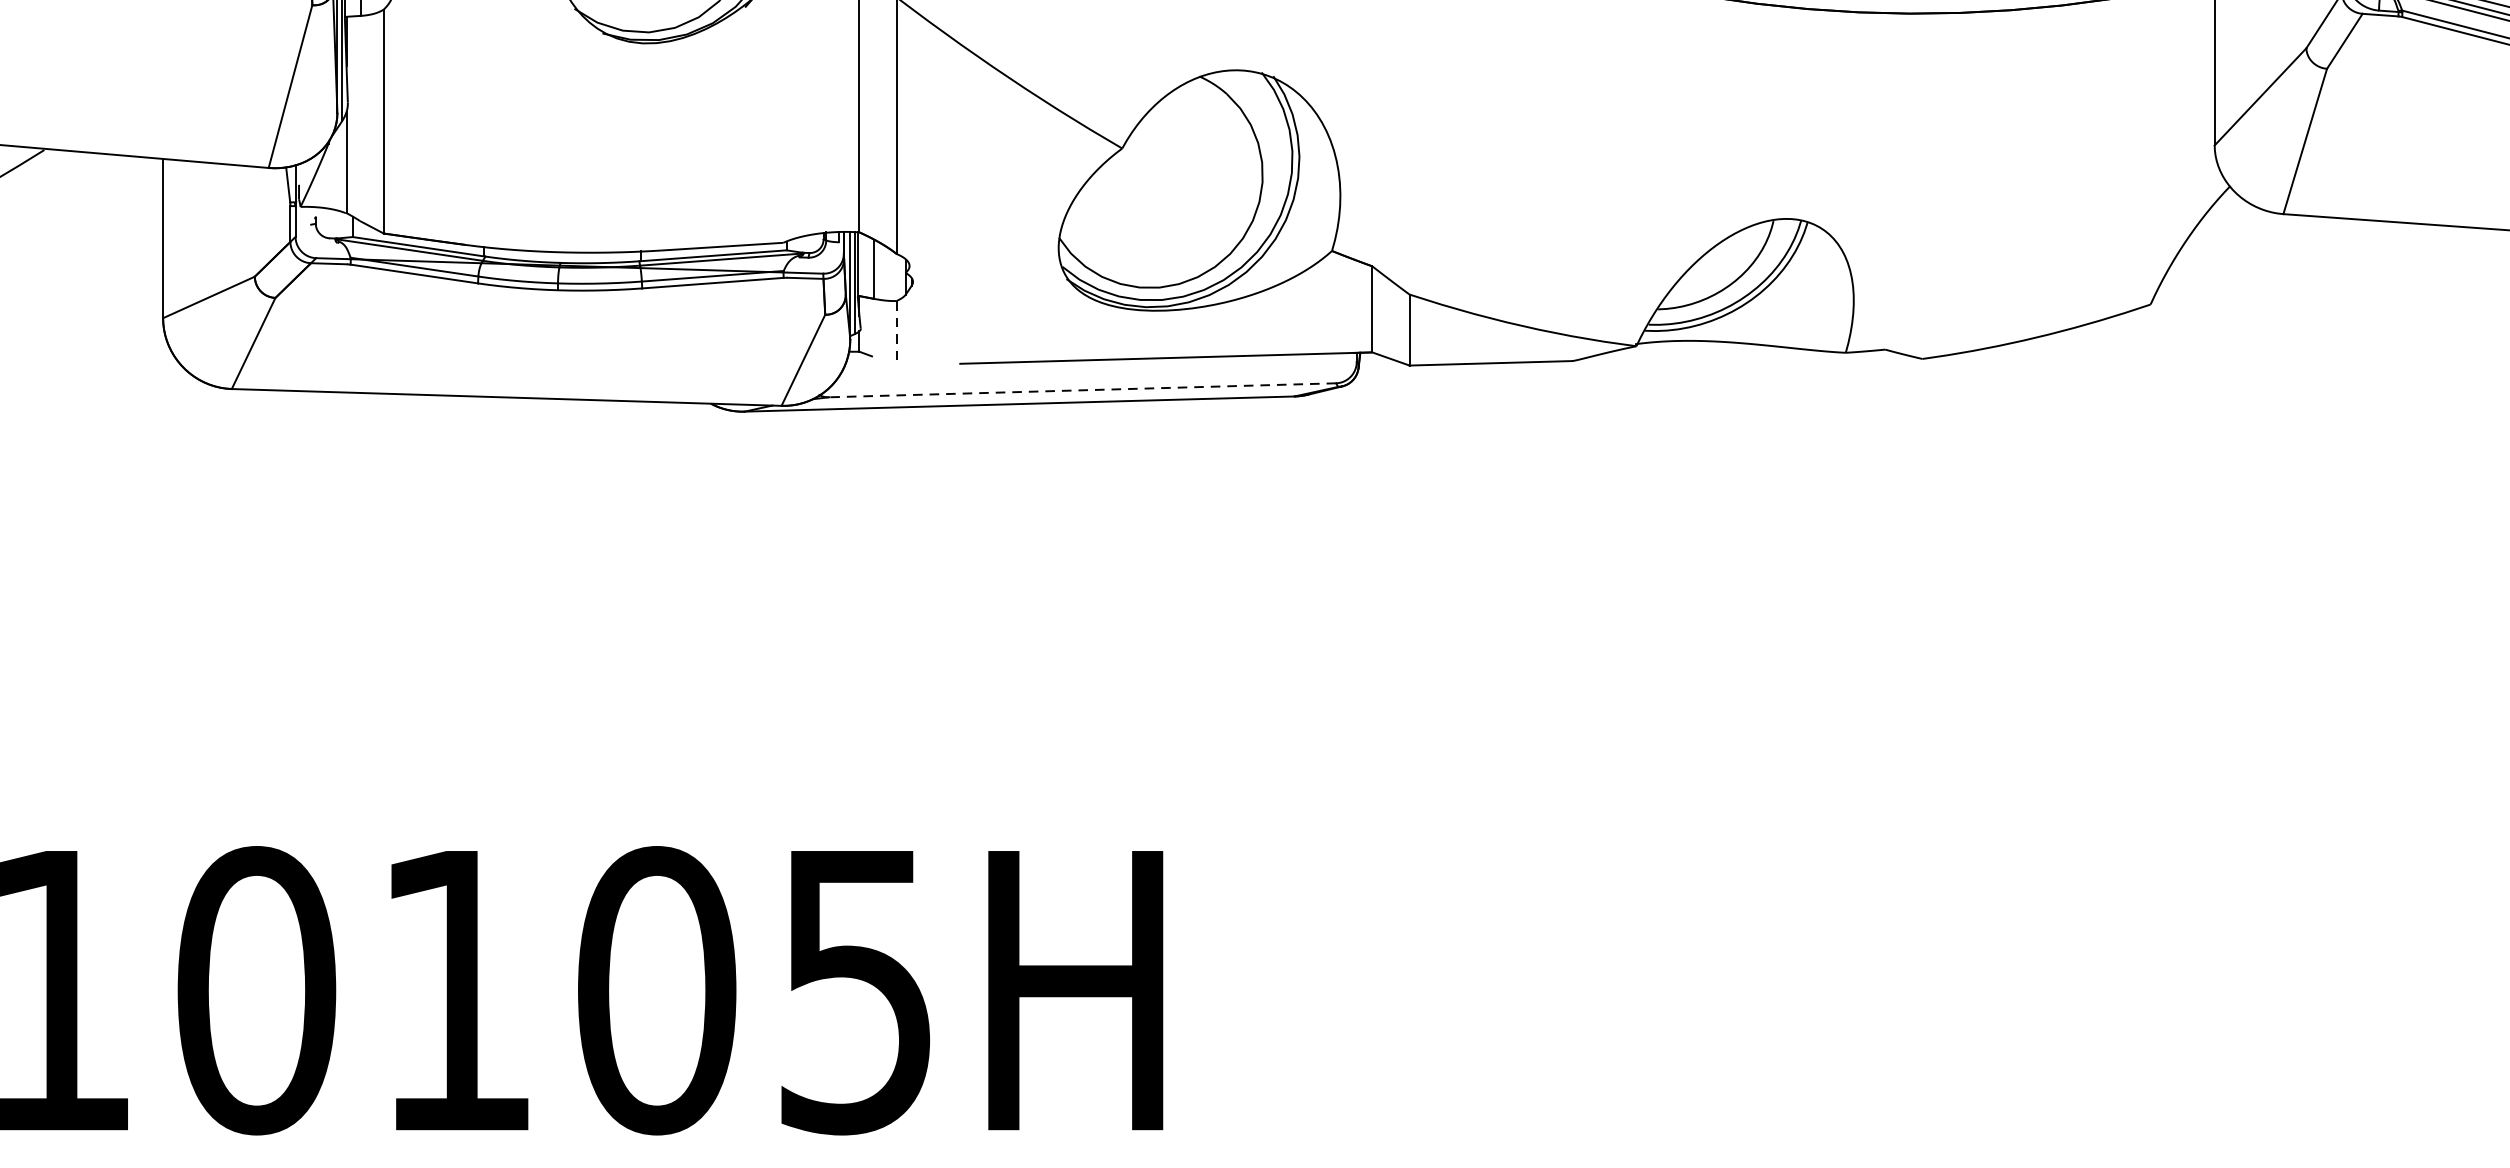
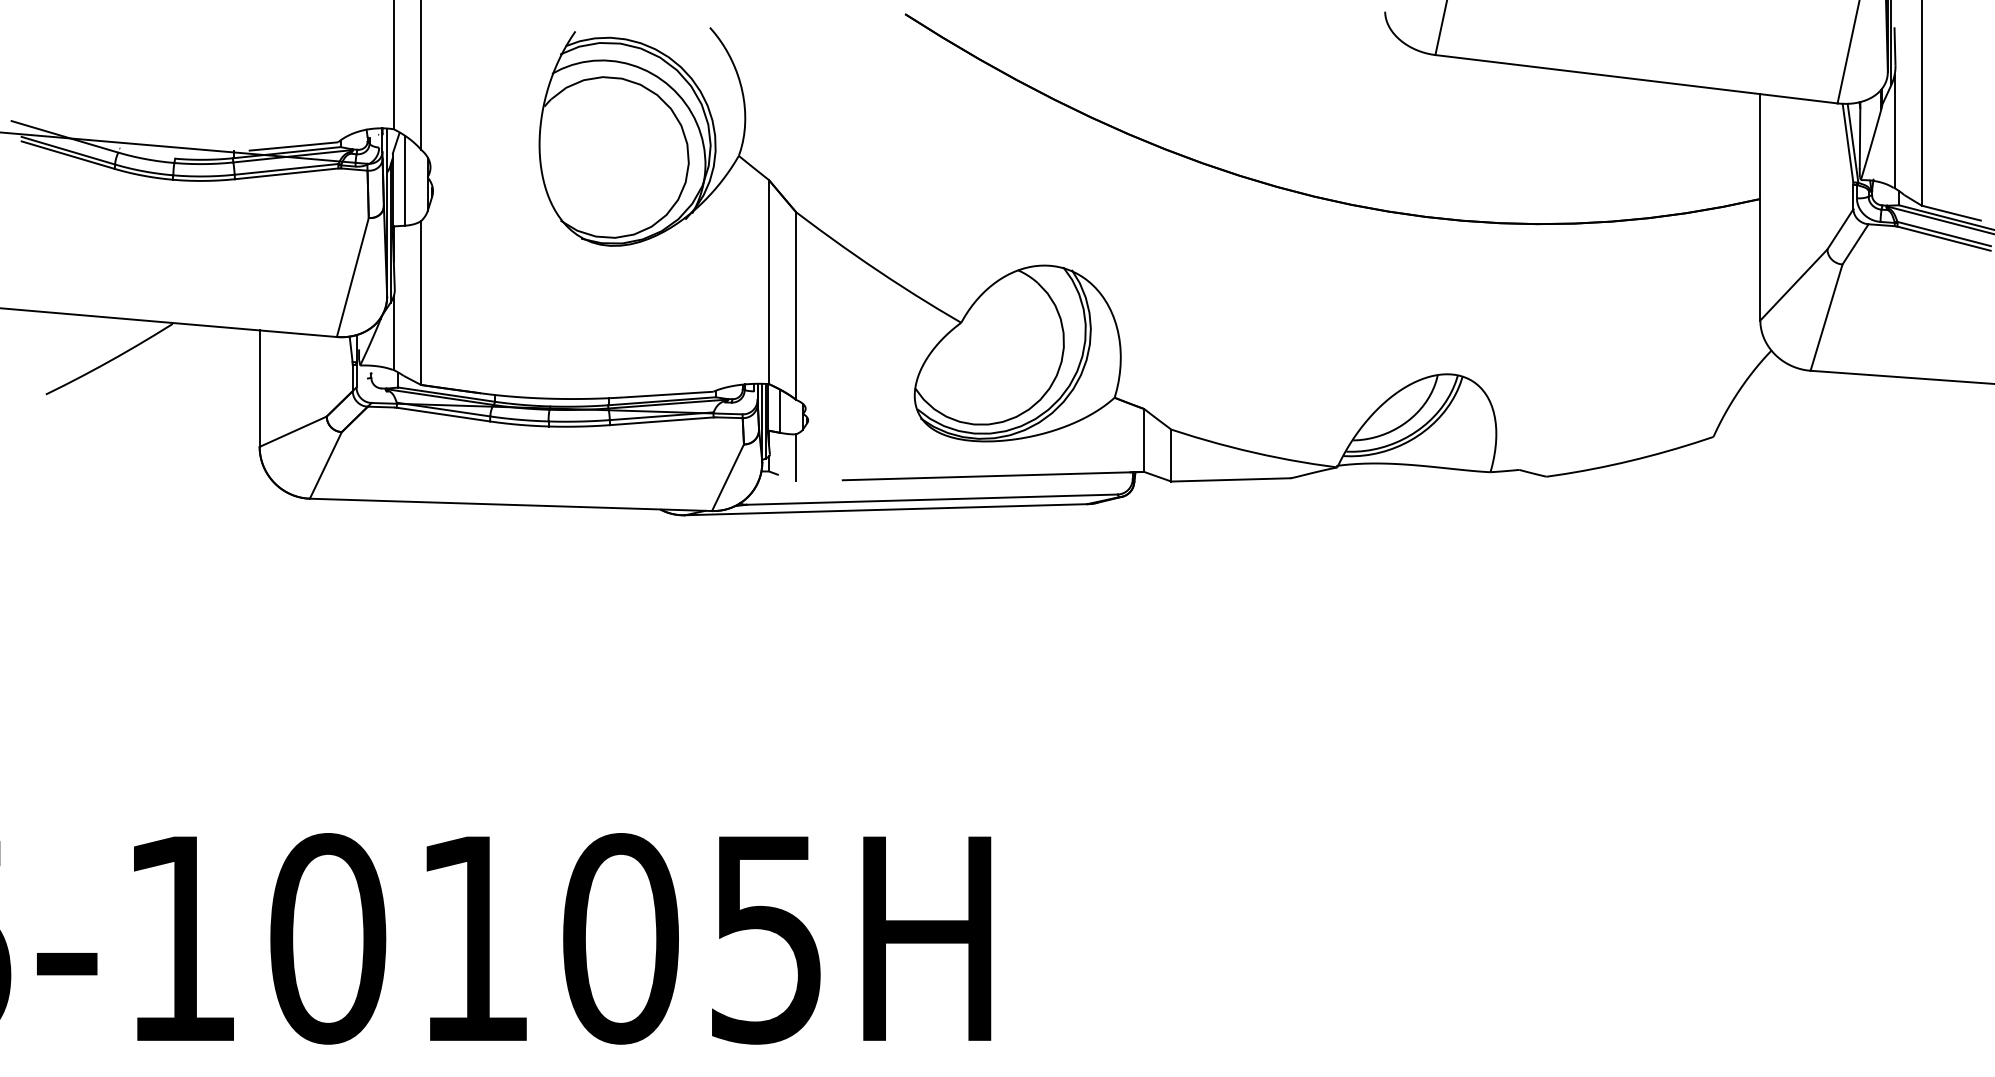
line: (897, 332) -> (796, 457), dashed -> solid
line: (1082, 390) -> (932, 499), dashed -> solid

